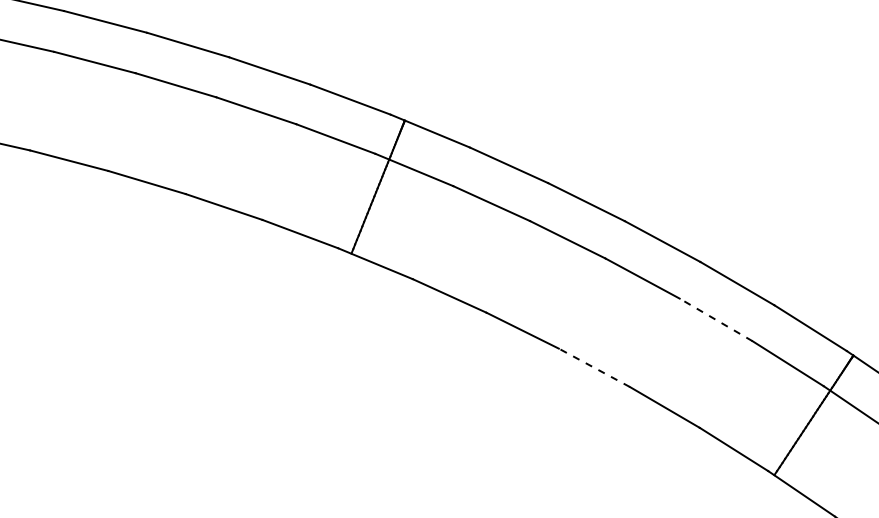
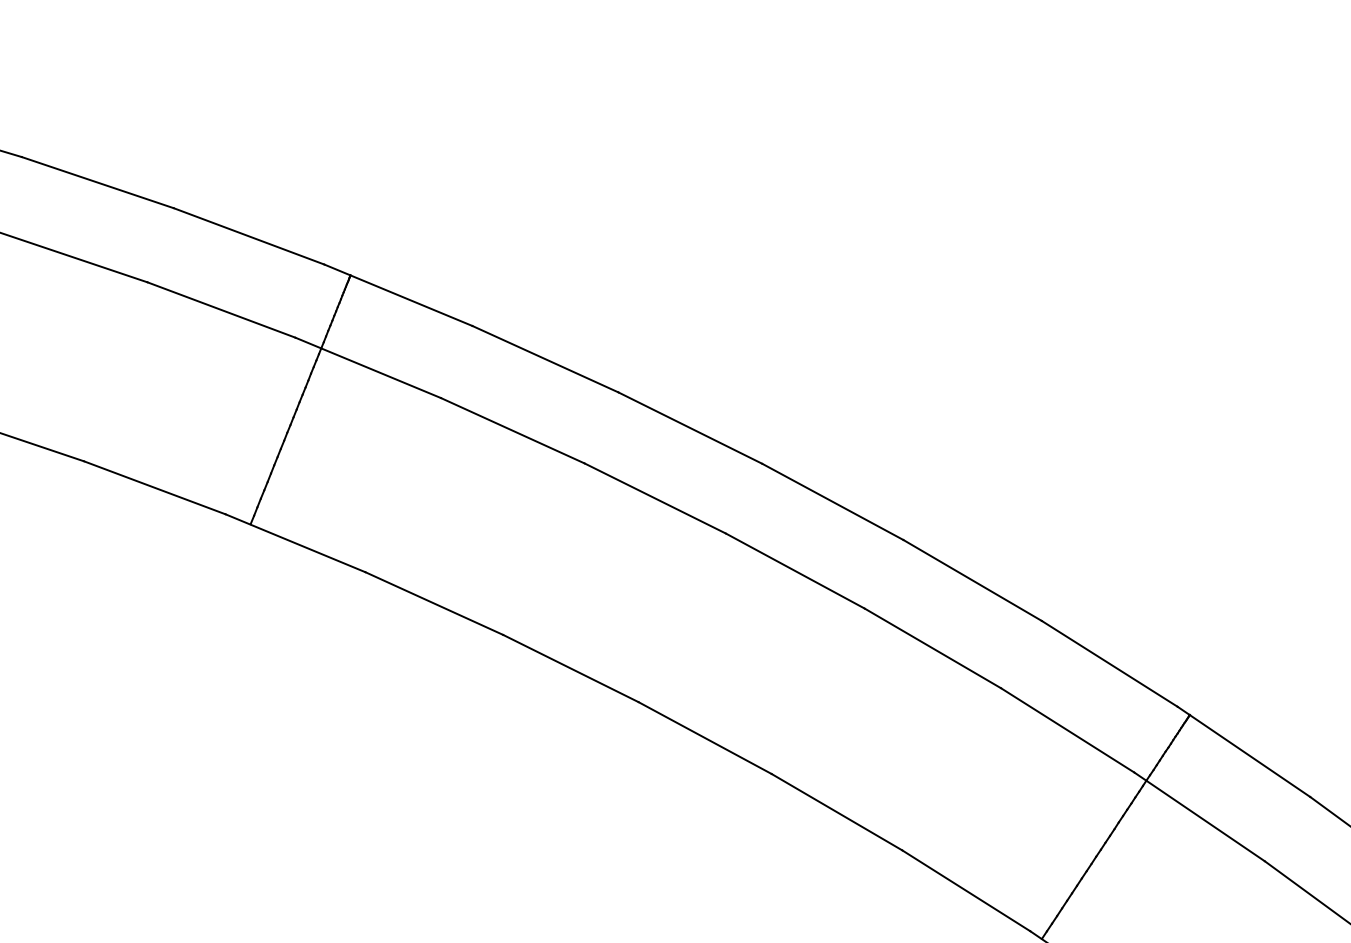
line: (715, 319) -> (931, 647), dashed -> solid
line: (593, 367) -> (703, 737), dashed -> solid

